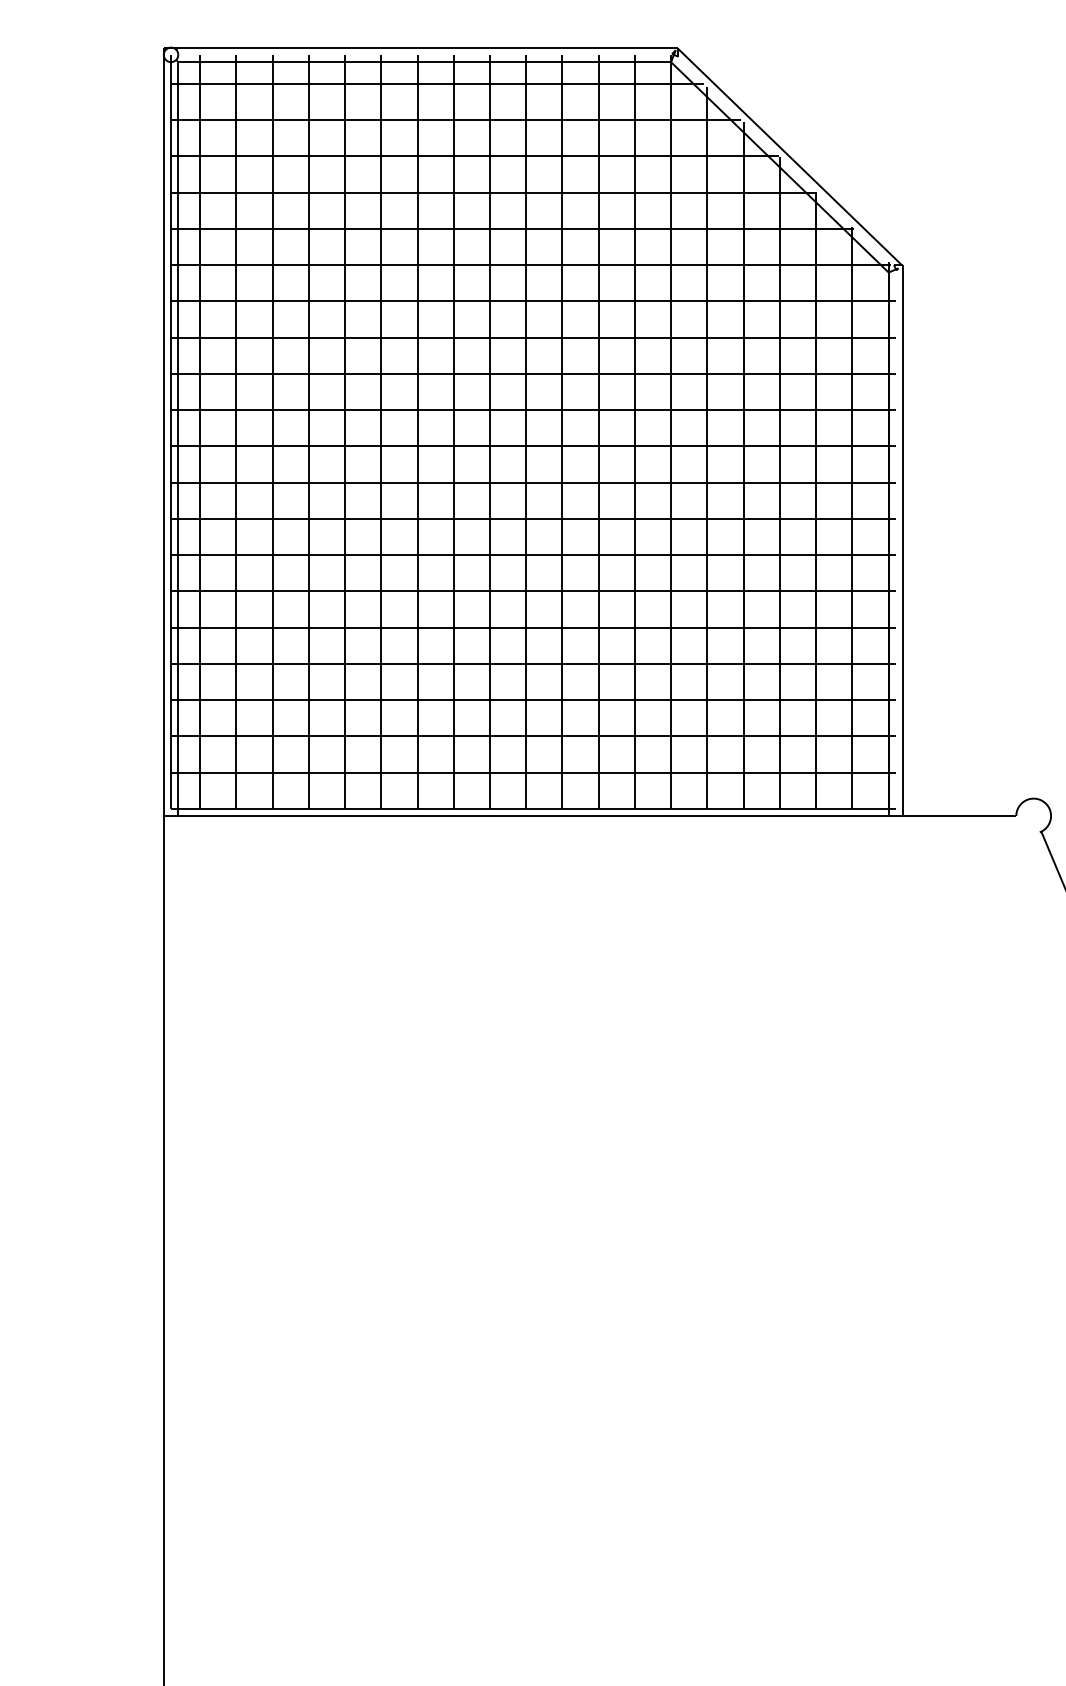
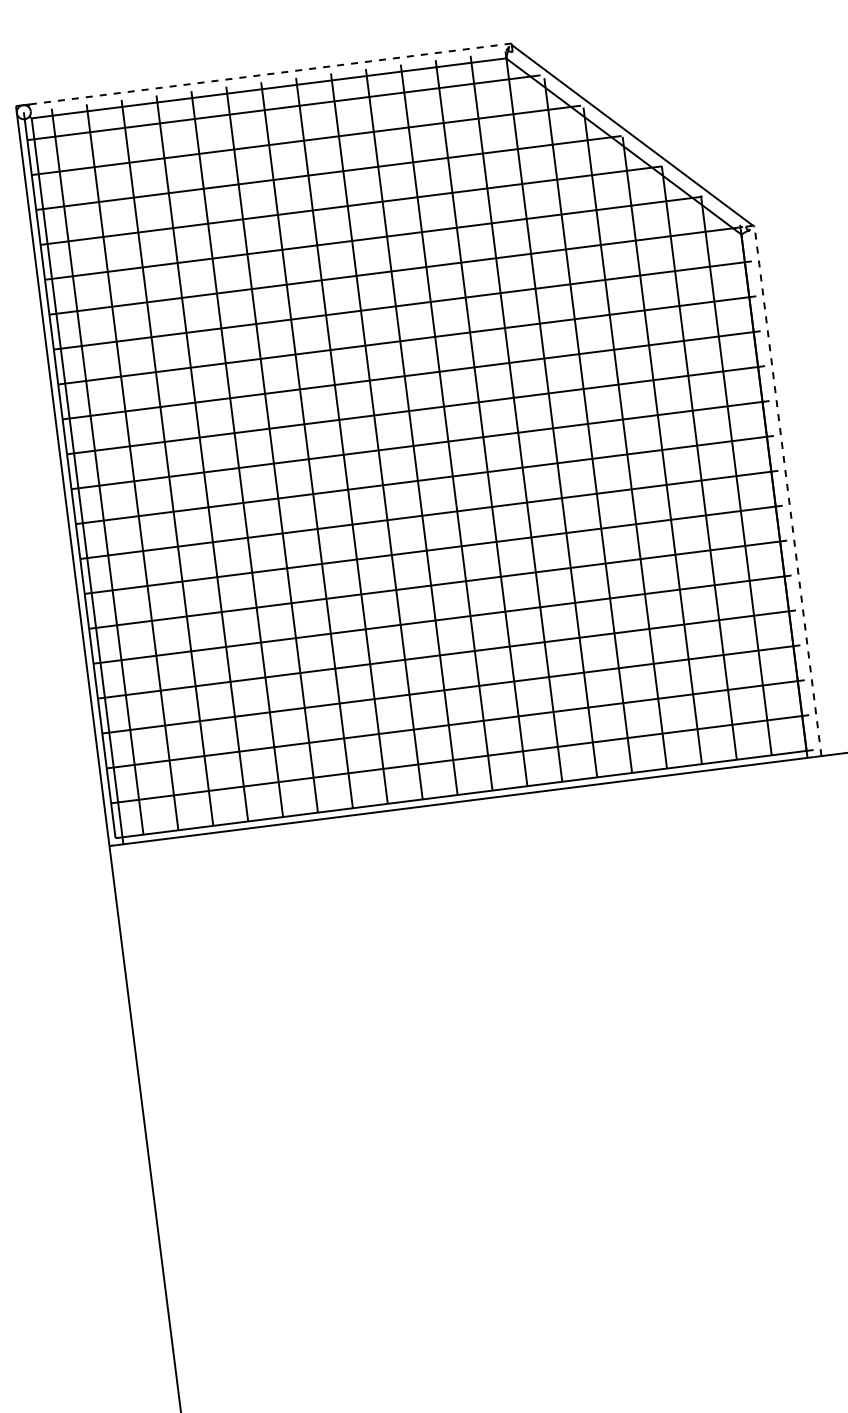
line: (427, 47) -> (269, 73), solid -> dashed
line: (903, 540) -> (788, 490), solid -> dashed

